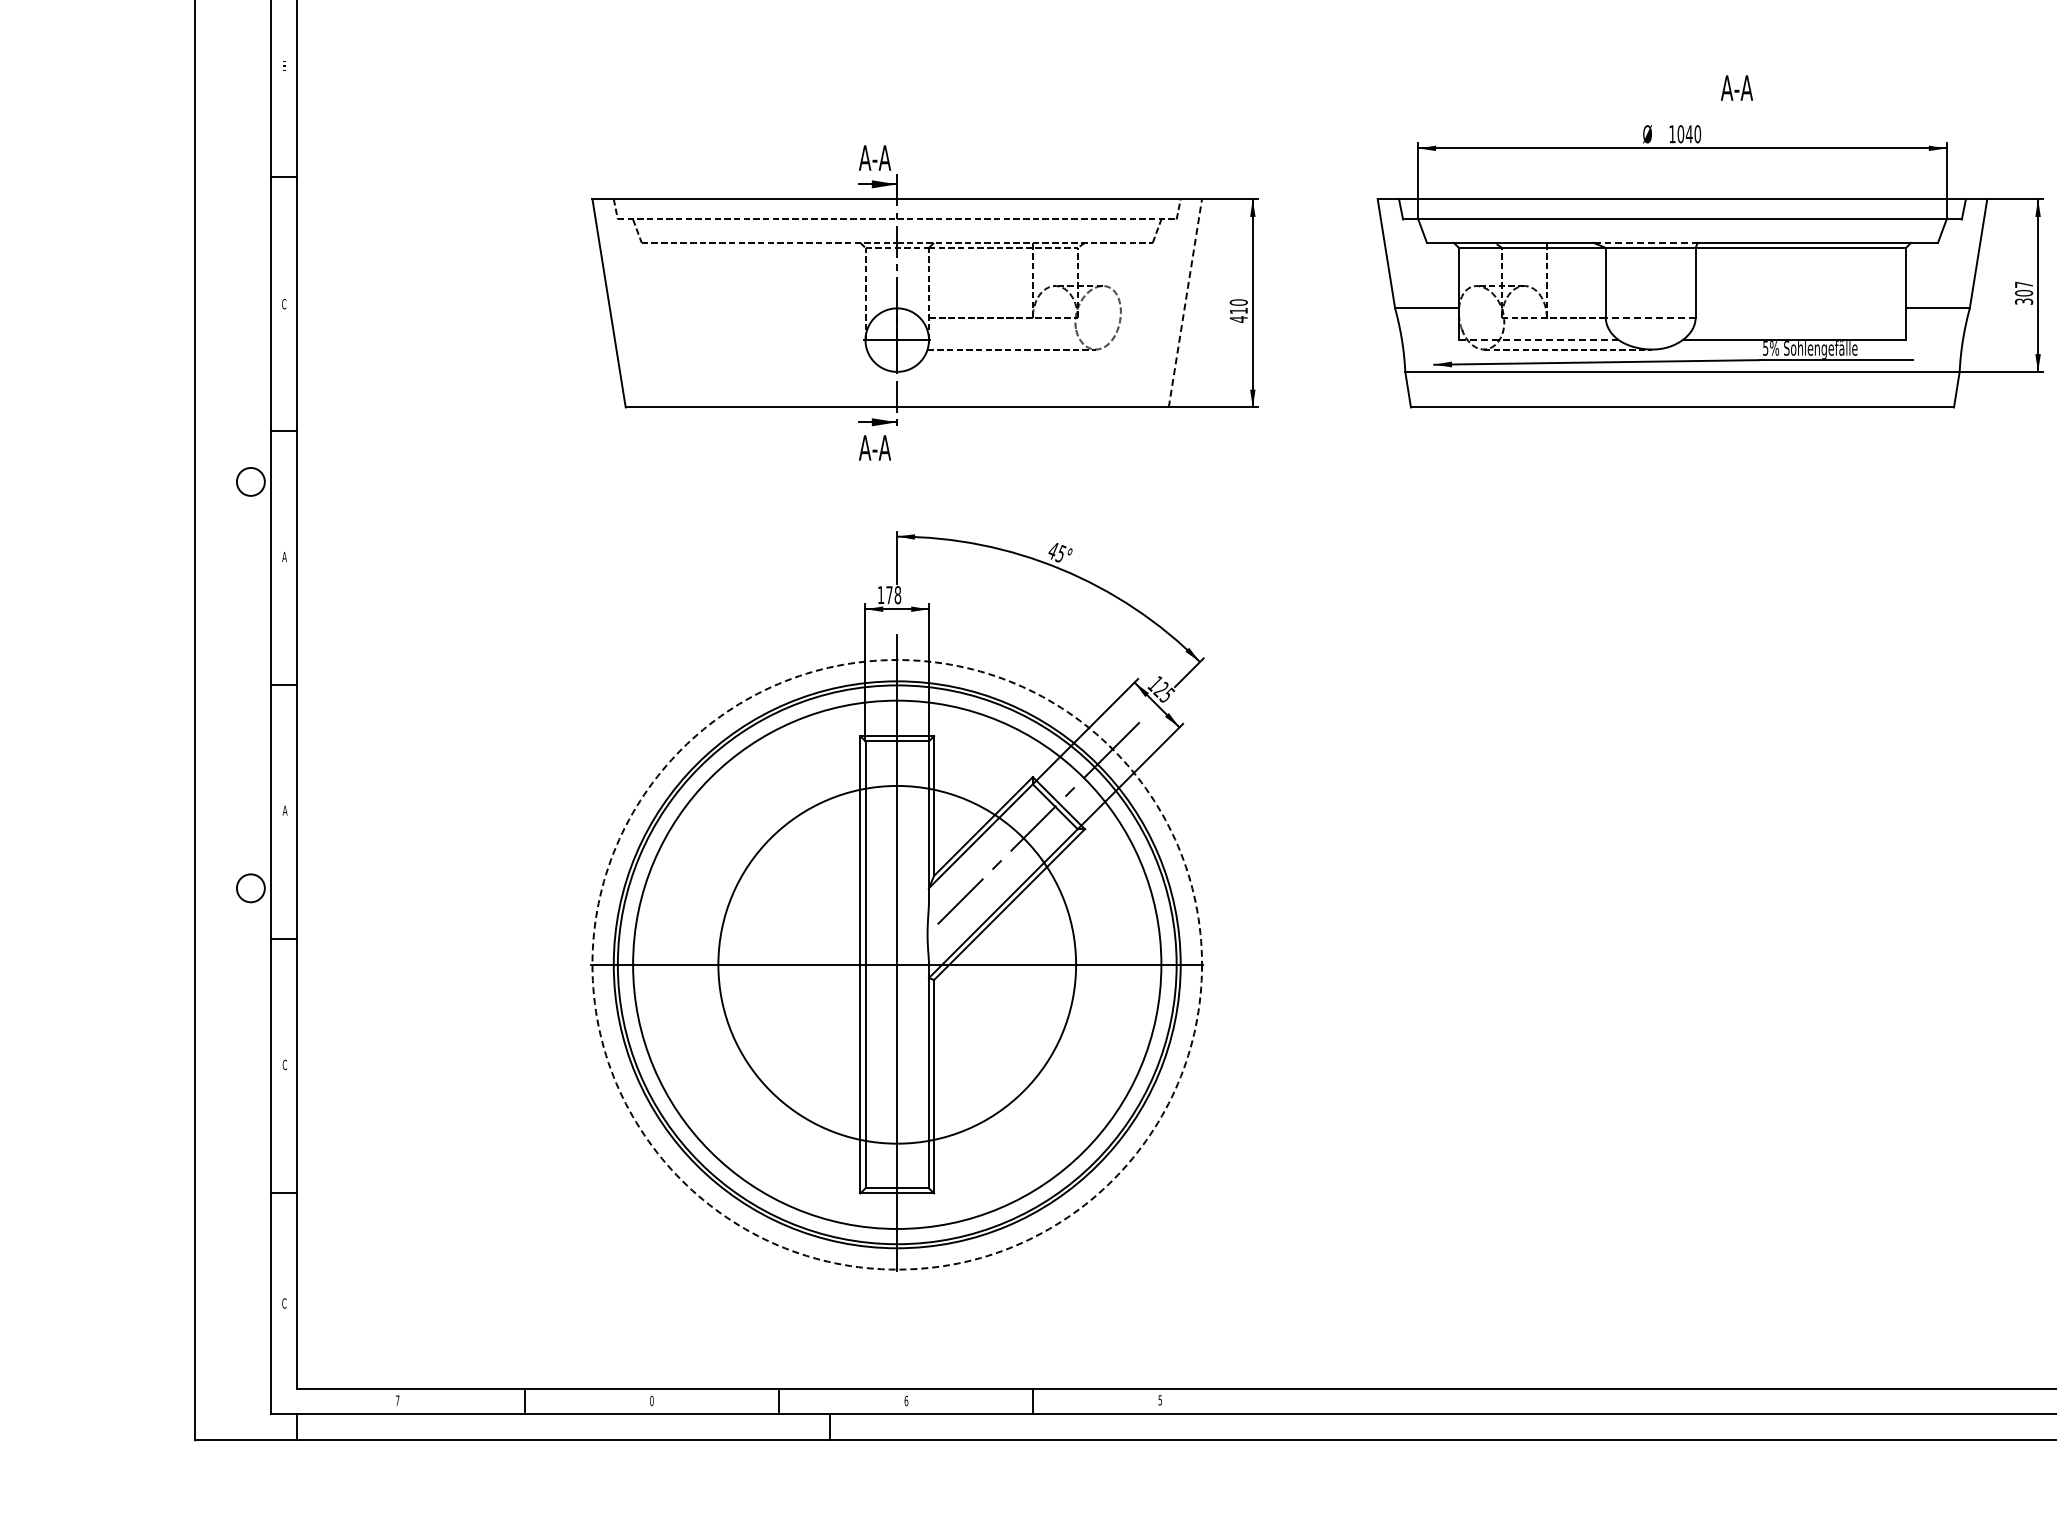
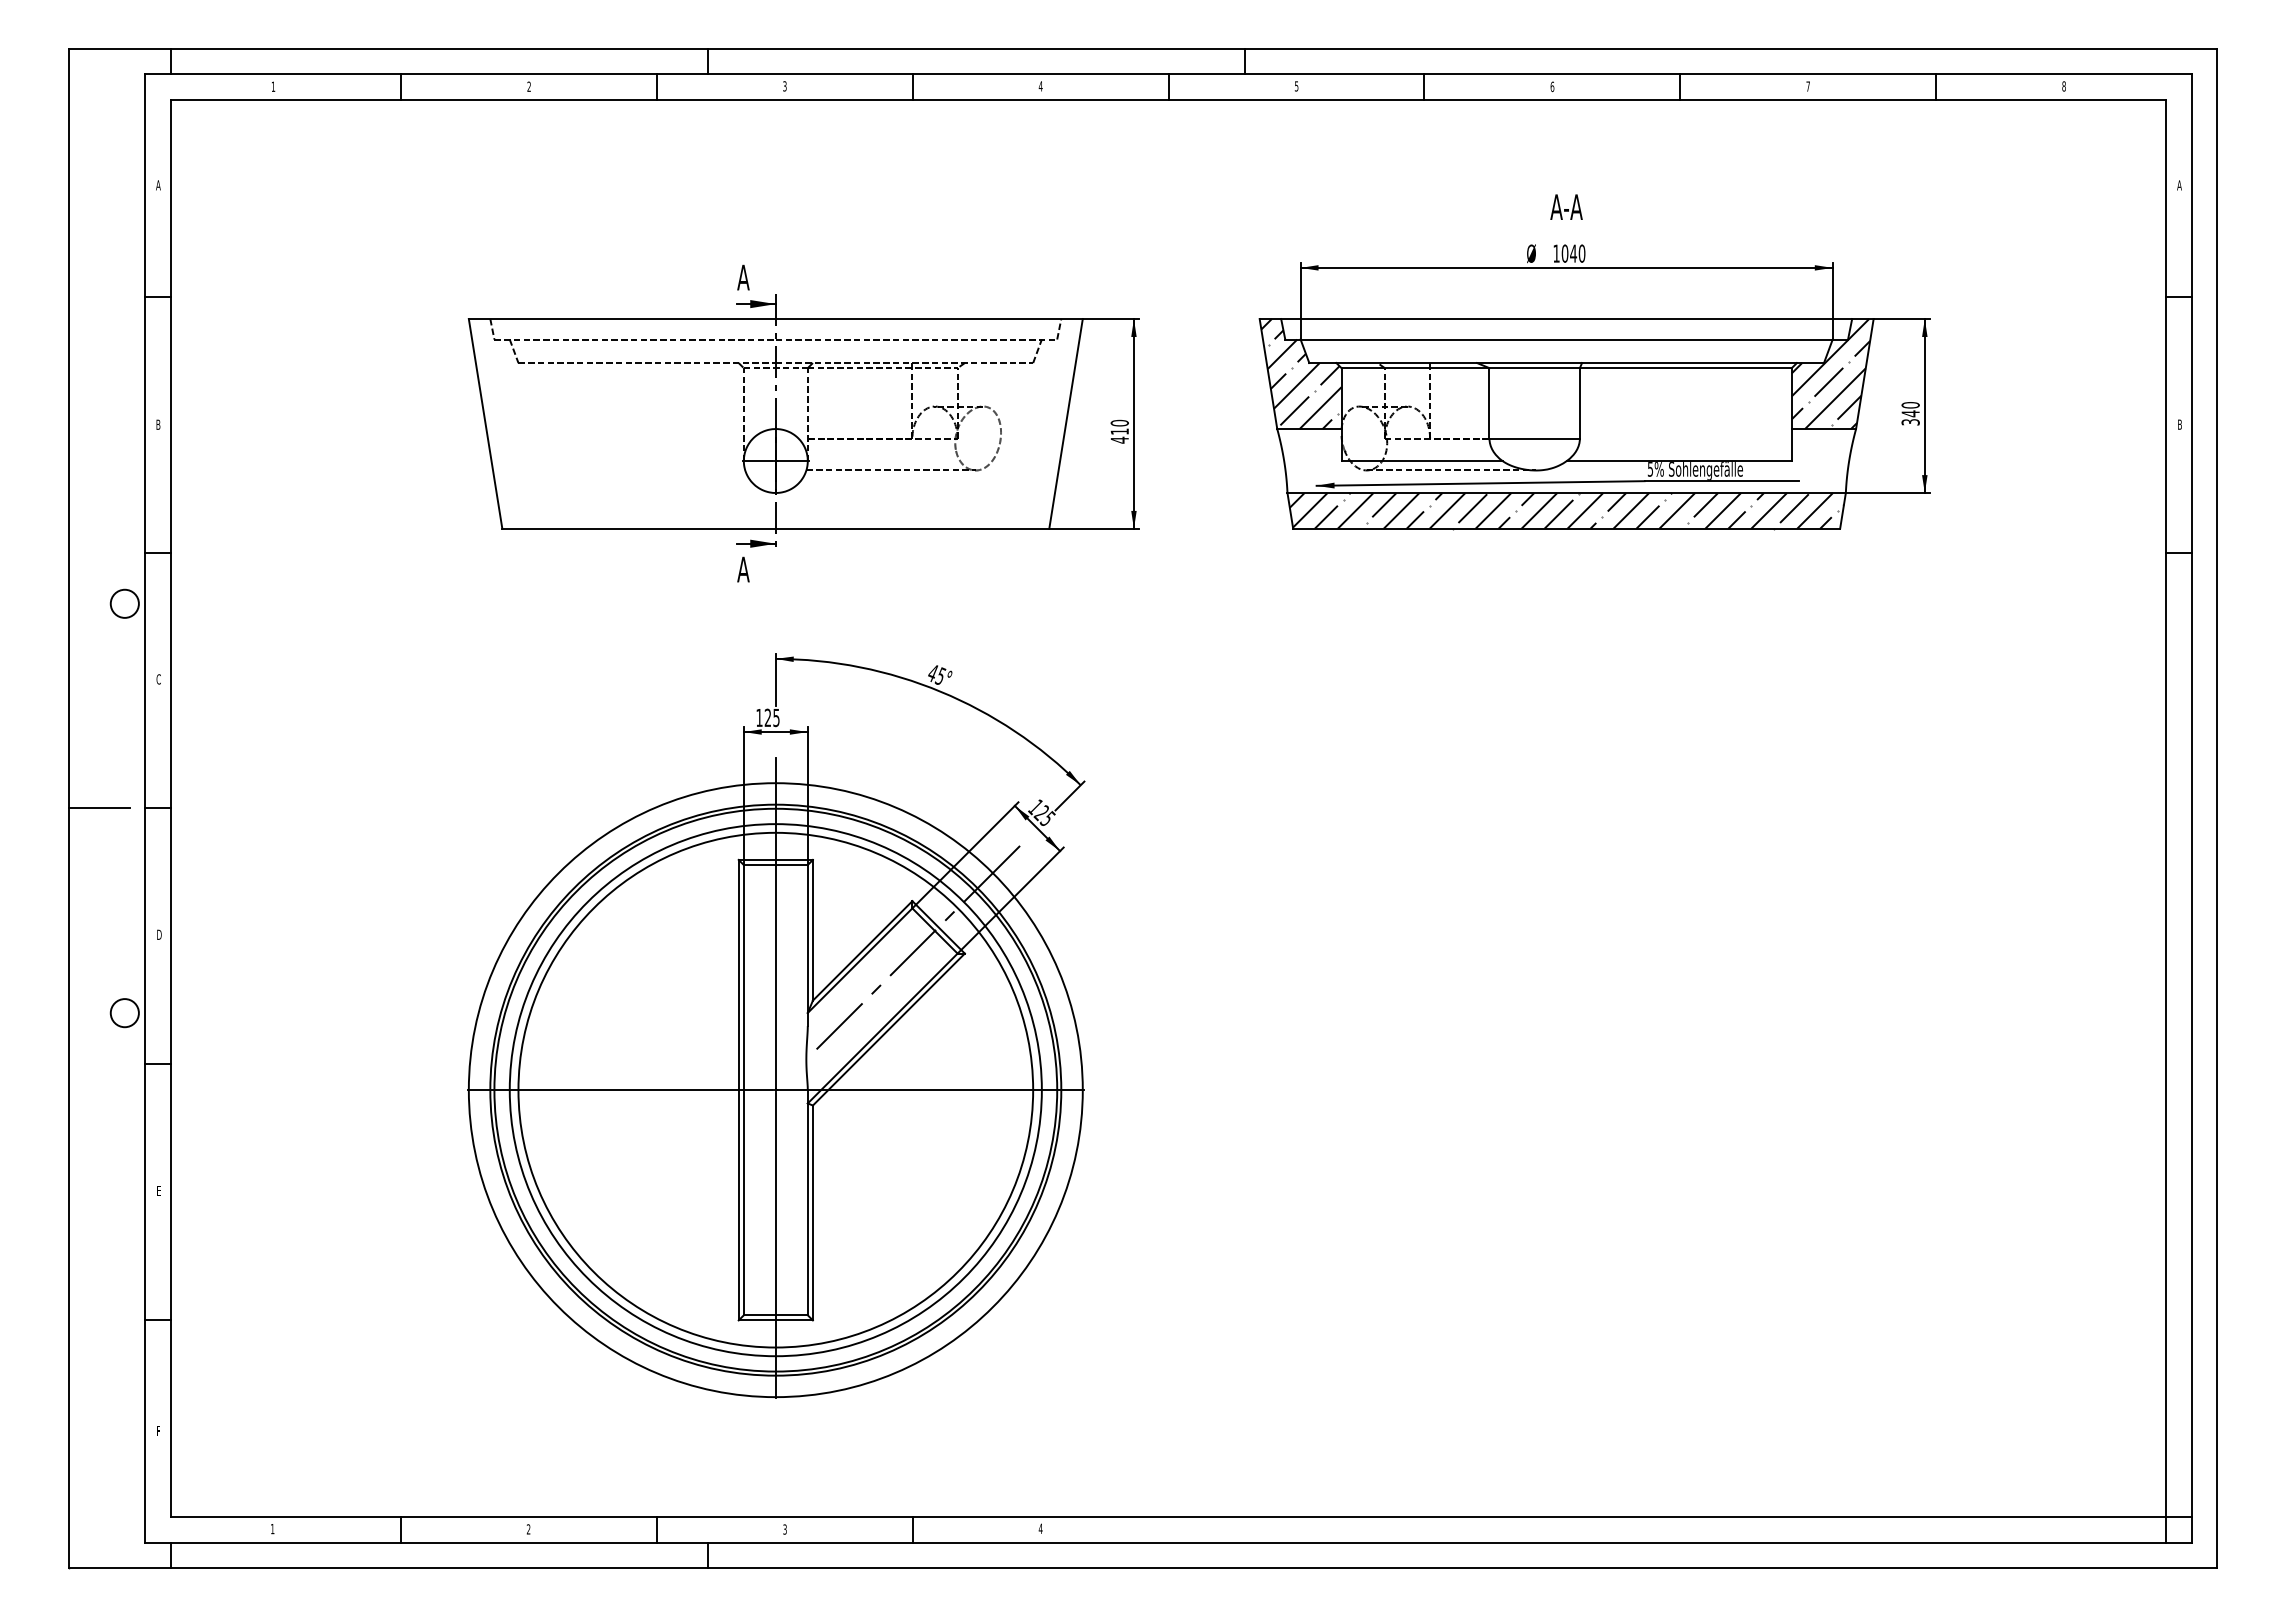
text: (284, 66) -> (158, 185), E -> A
text: (1736, 87) -> (1566, 206), moved
text: (882, 157) -> (760, 277), A-A -> A
line: (1646, 243) -> (1530, 363), dashed -> solid
hatch: (1419, 254) -> (1301, 374), added
hatch: (1944, 254) -> (1830, 374), added
text: (2023, 288) -> (1910, 409), 307 -> 340
line: (1185, 302) -> (1066, 423), dashed -> solid
text: (284, 303) -> (158, 424), C -> B
line: (1650, 317) -> (1534, 438), dashed -> solid
line: (1539, 340) -> (1422, 461), dashed -> solid
hatch: (1682, 389) -> (1566, 510), added
text: (882, 447) -> (760, 569), A-A -> A
text: (284, 557) -> (158, 679), A -> C
text: (892, 594) -> (771, 717), 178 -> 125
line: (224, 685) -> (98, 808), added
text: (284, 810) -> (158, 934), A -> D
circle: (896, 964) -> (775, 1089), size x1.43
circle: (896, 965) -> (775, 1090), dashed -> solid
text: (284, 1064) -> (158, 1190), C -> E
text: (284, 1303) -> (158, 1431), C -> F
text: (1160, 1400) -> (1040, 1528), 5 -> 4
text: (397, 1401) -> (272, 1529), 7 -> 1
text: (651, 1401) -> (528, 1529), 0 -> 2
text: (905, 1401) -> (784, 1529), 6 -> 3

